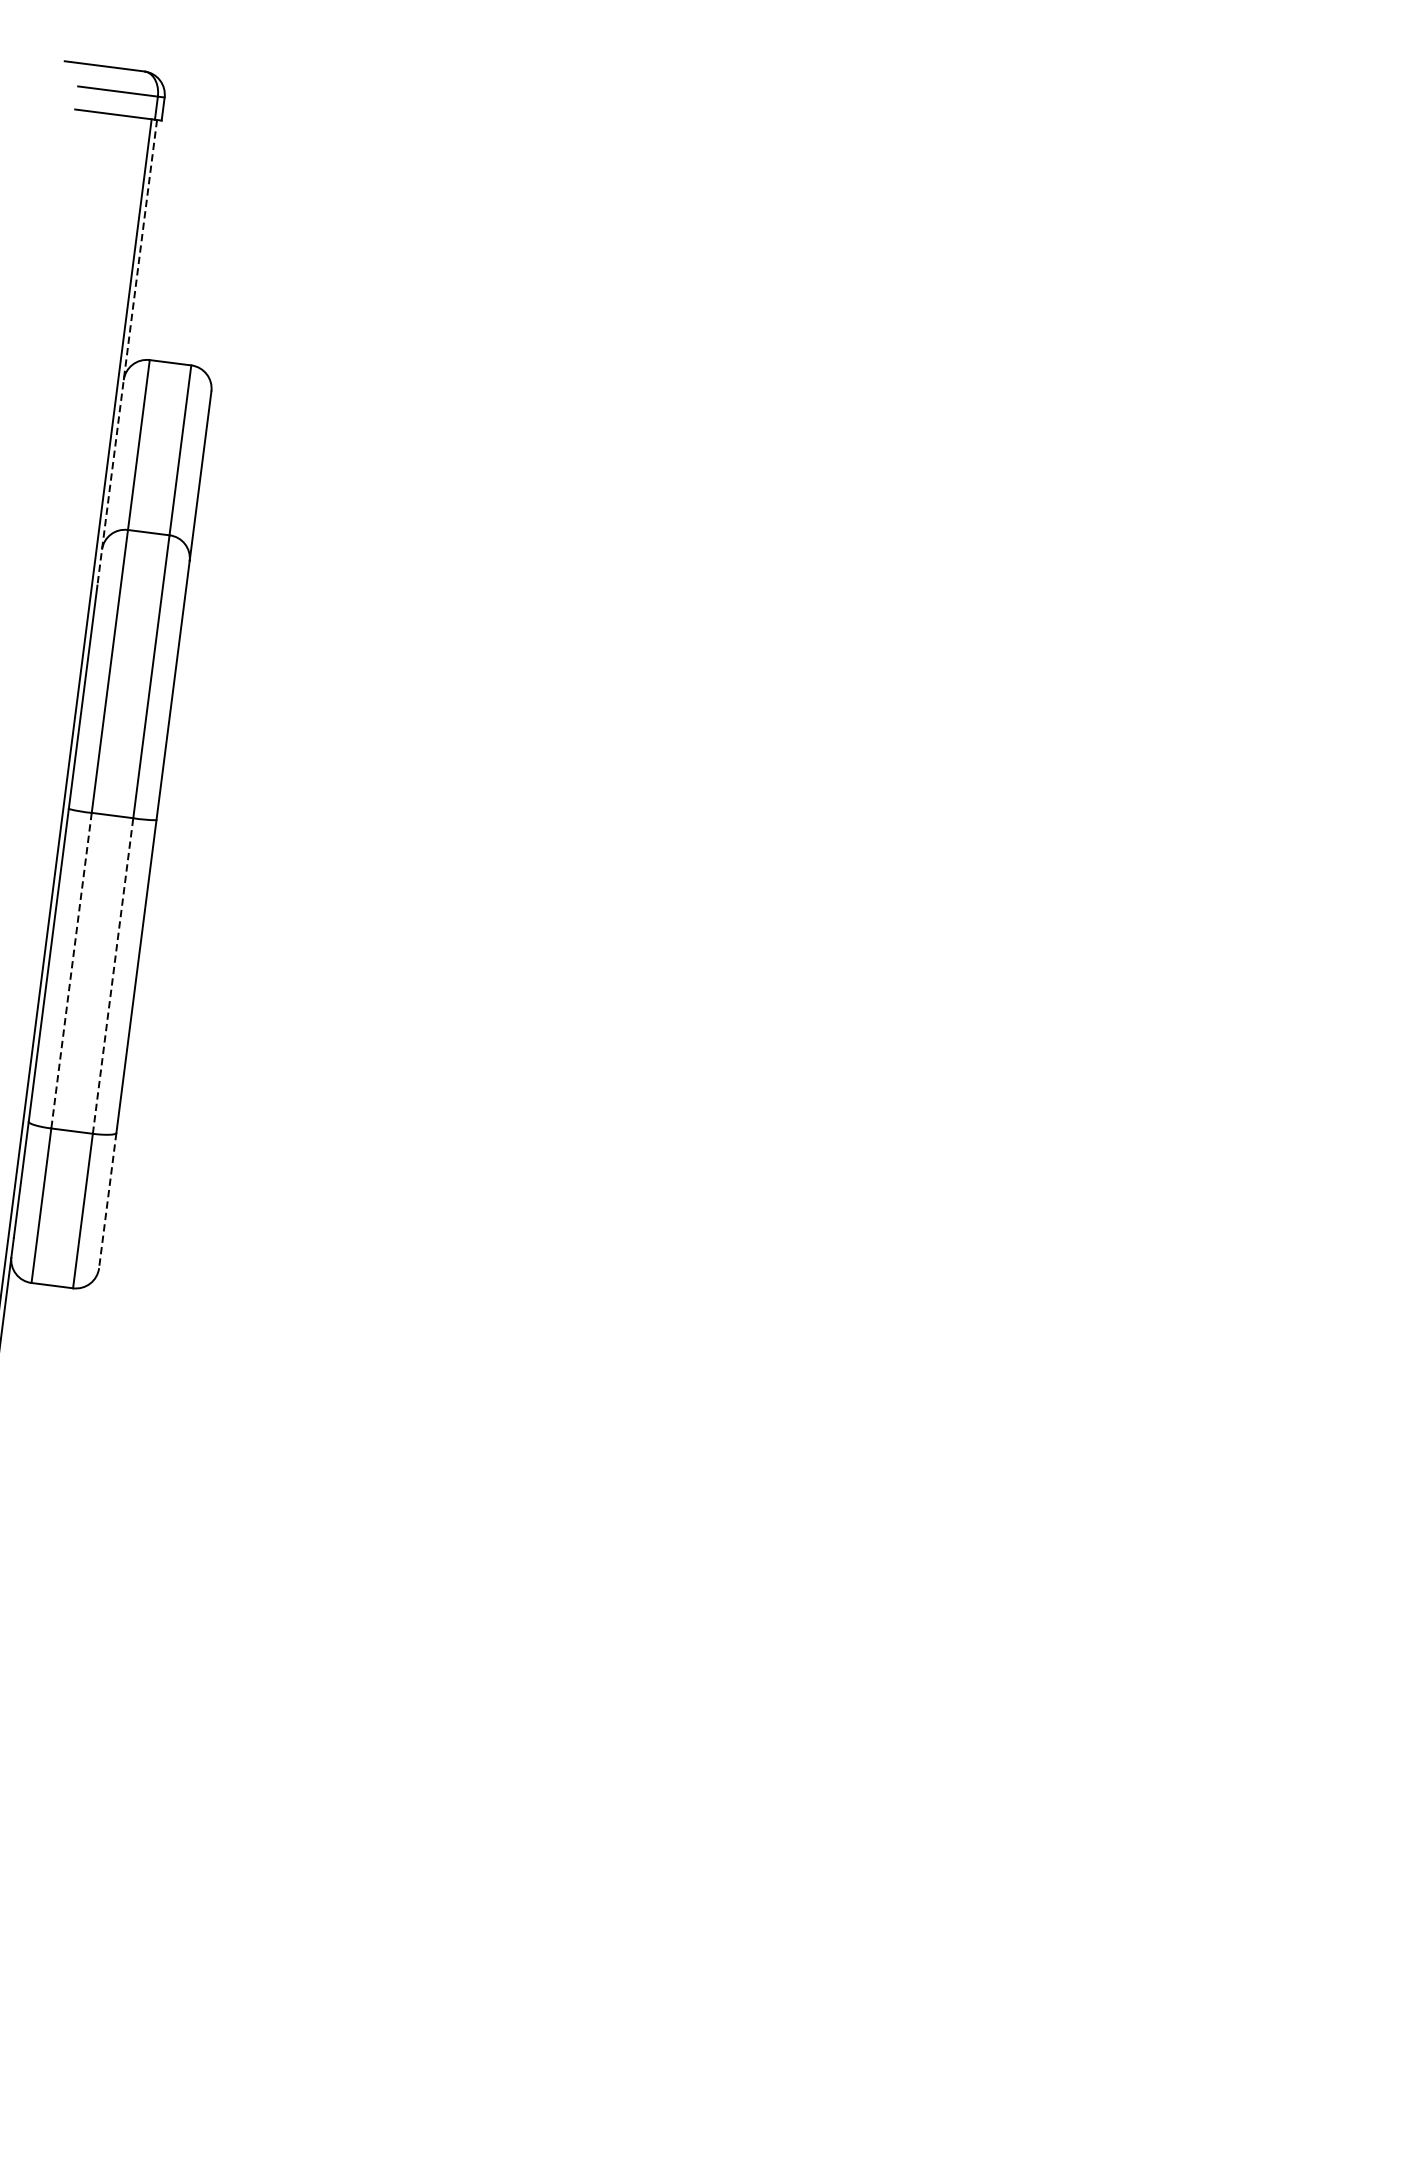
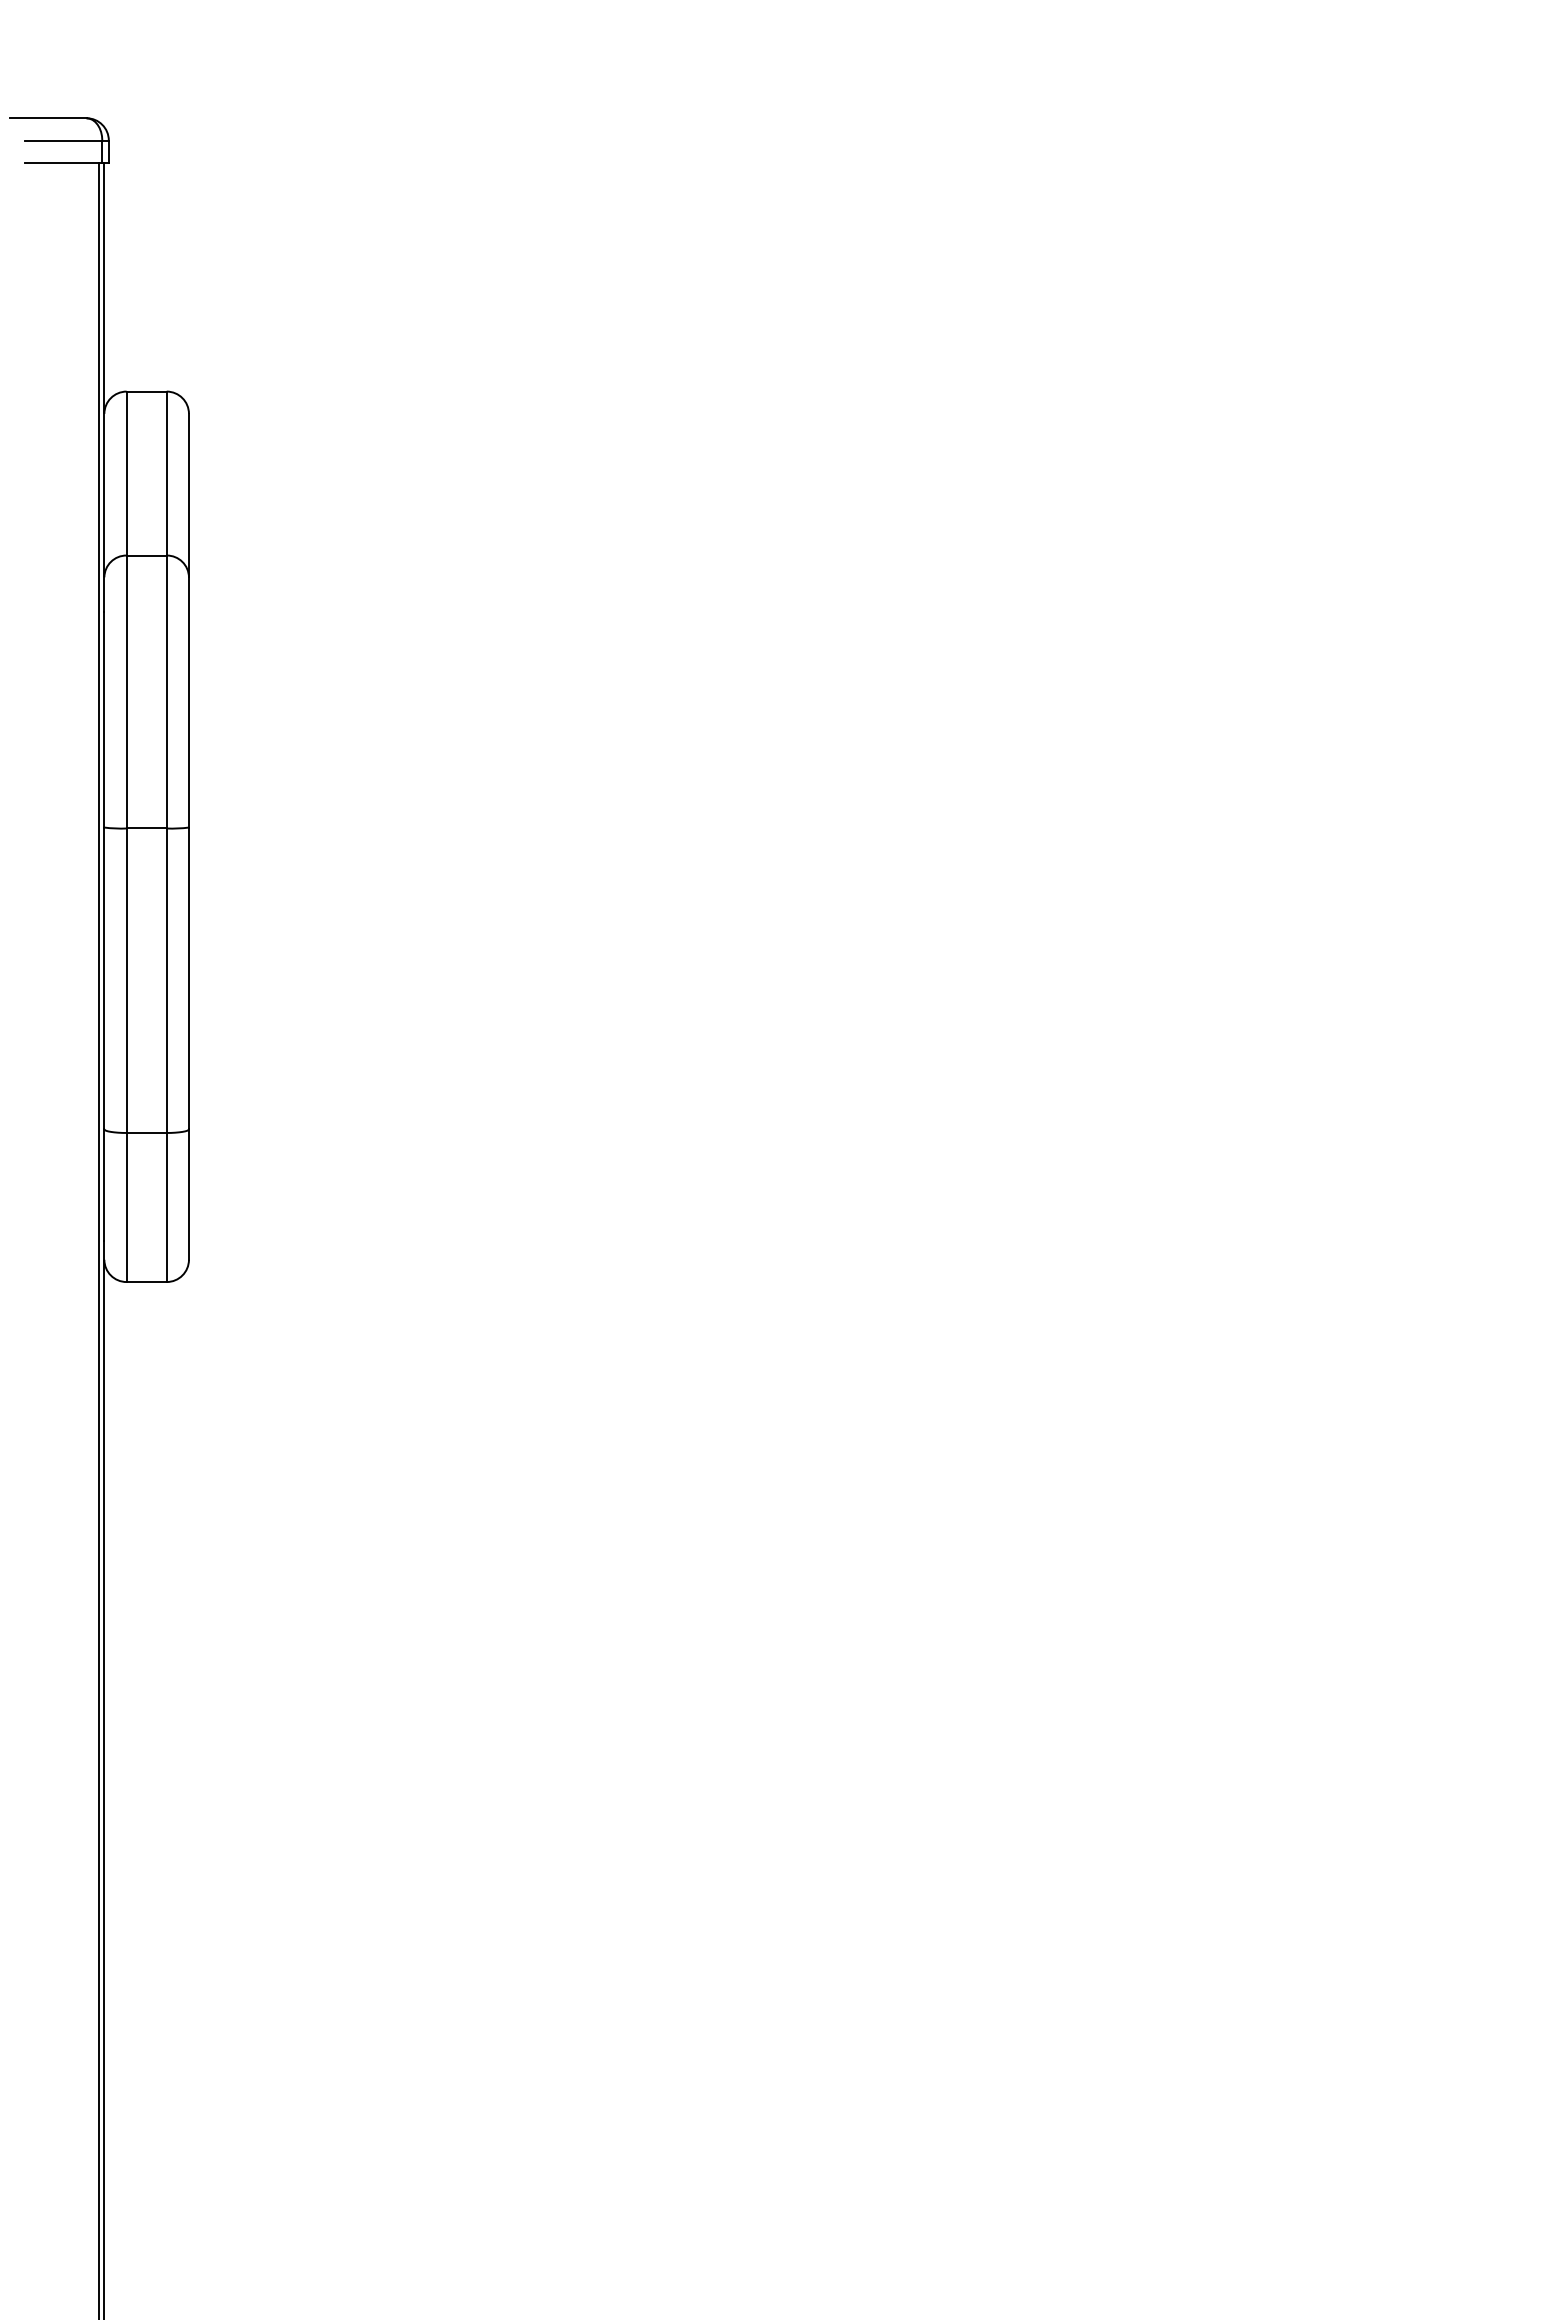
line: (127, 352) -> (104, 387), dashed -> solid
line: (71, 971) -> (126, 981), dashed -> solid
line: (112, 975) -> (166, 980), dashed -> solid
line: (107, 1201) -> (188, 1195), dashed -> solid

